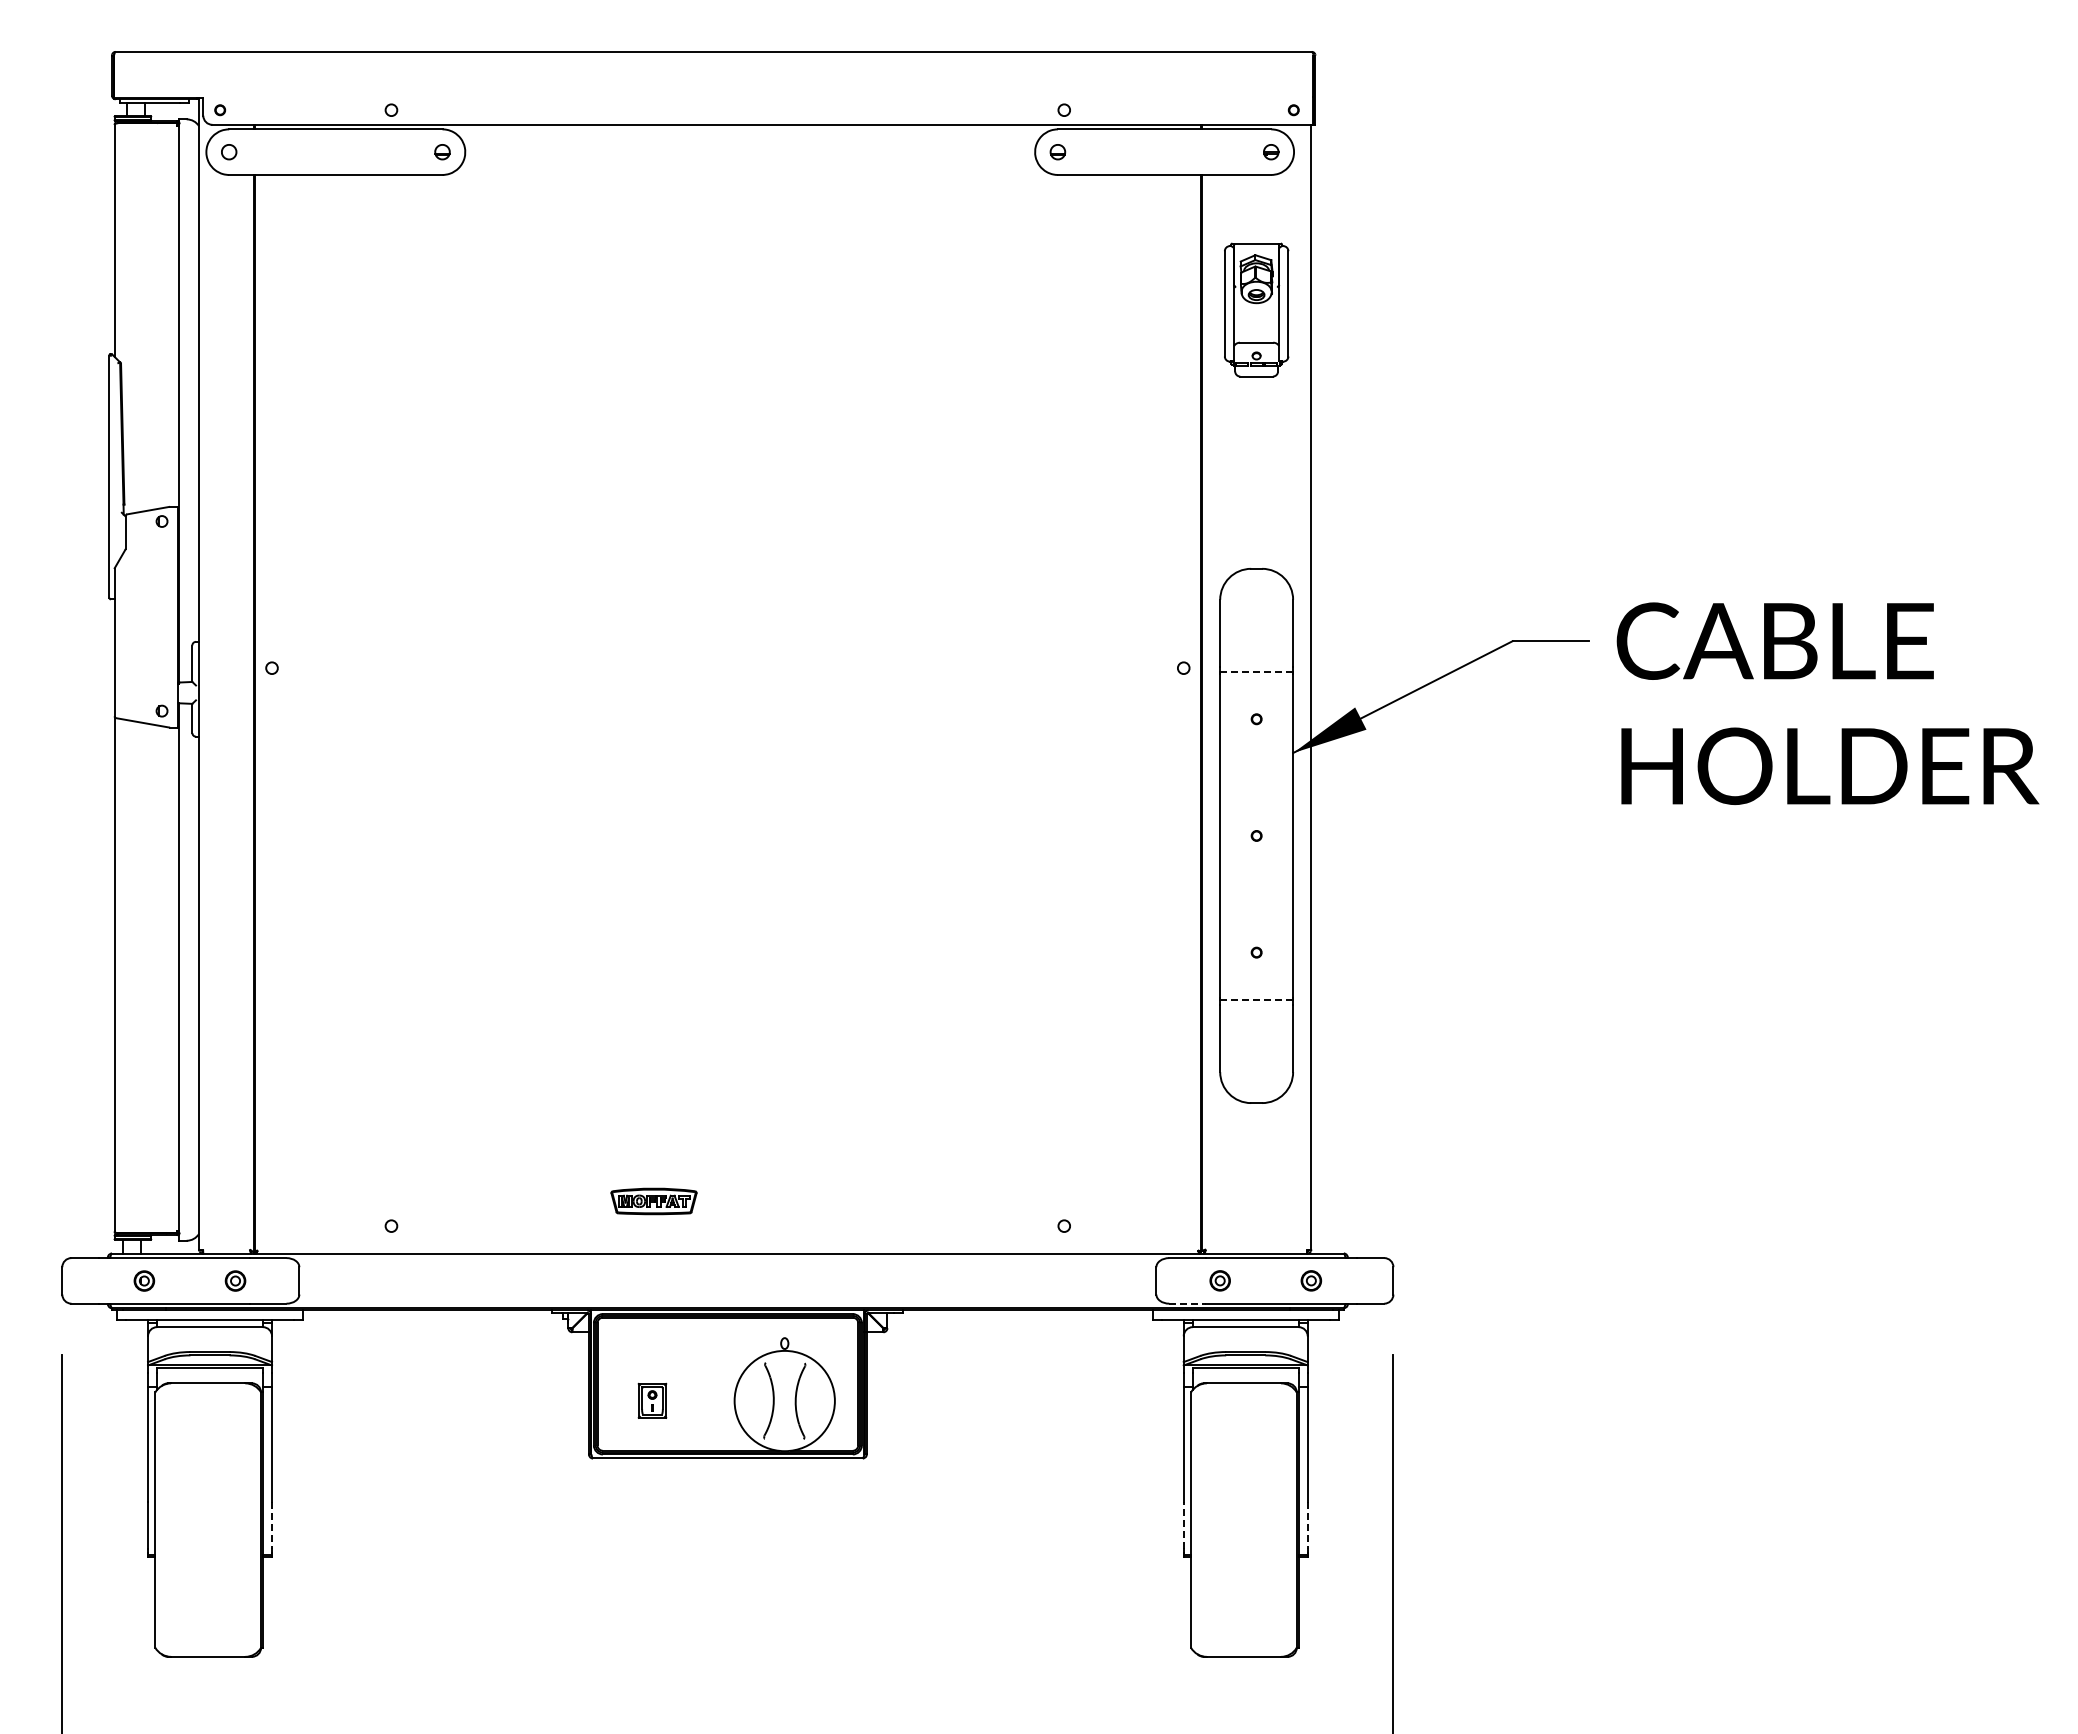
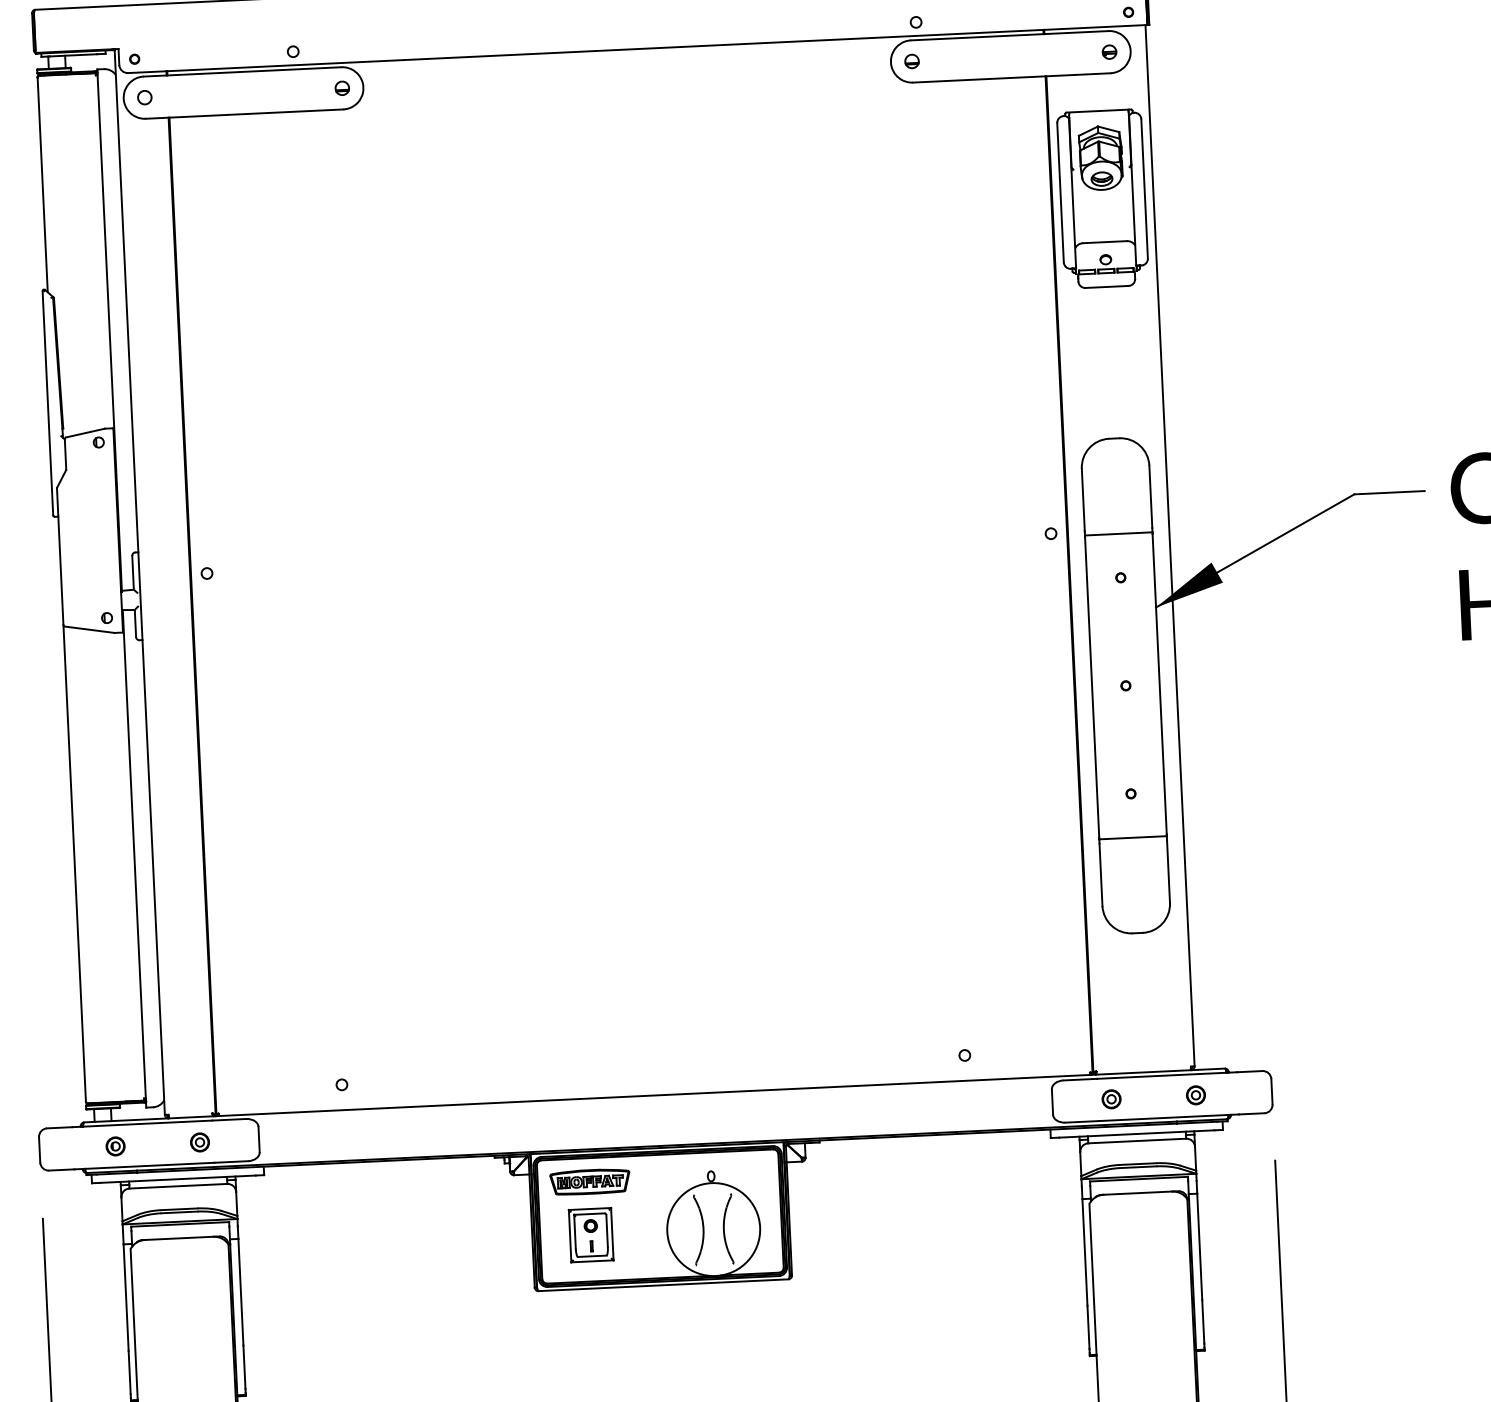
part: (1256, 309) -> (1102, 198), size x1.43
line: (1256, 671) -> (1118, 533), dashed -> solid
line: (1256, 1000) -> (1132, 838), dashed -> solid
part: (653, 1201) -> (589, 1182), moved
line: (1188, 1303) -> (1083, 1121), dashed -> solid
part: (652, 1400) -> (591, 1234), size x1.67
line: (1183, 1524) -> (1088, 1326), dashed -> solid
line: (272, 1525) -> (244, 1367), dashed -> solid
line: (1307, 1525) -> (1203, 1321), dashed -> solid

